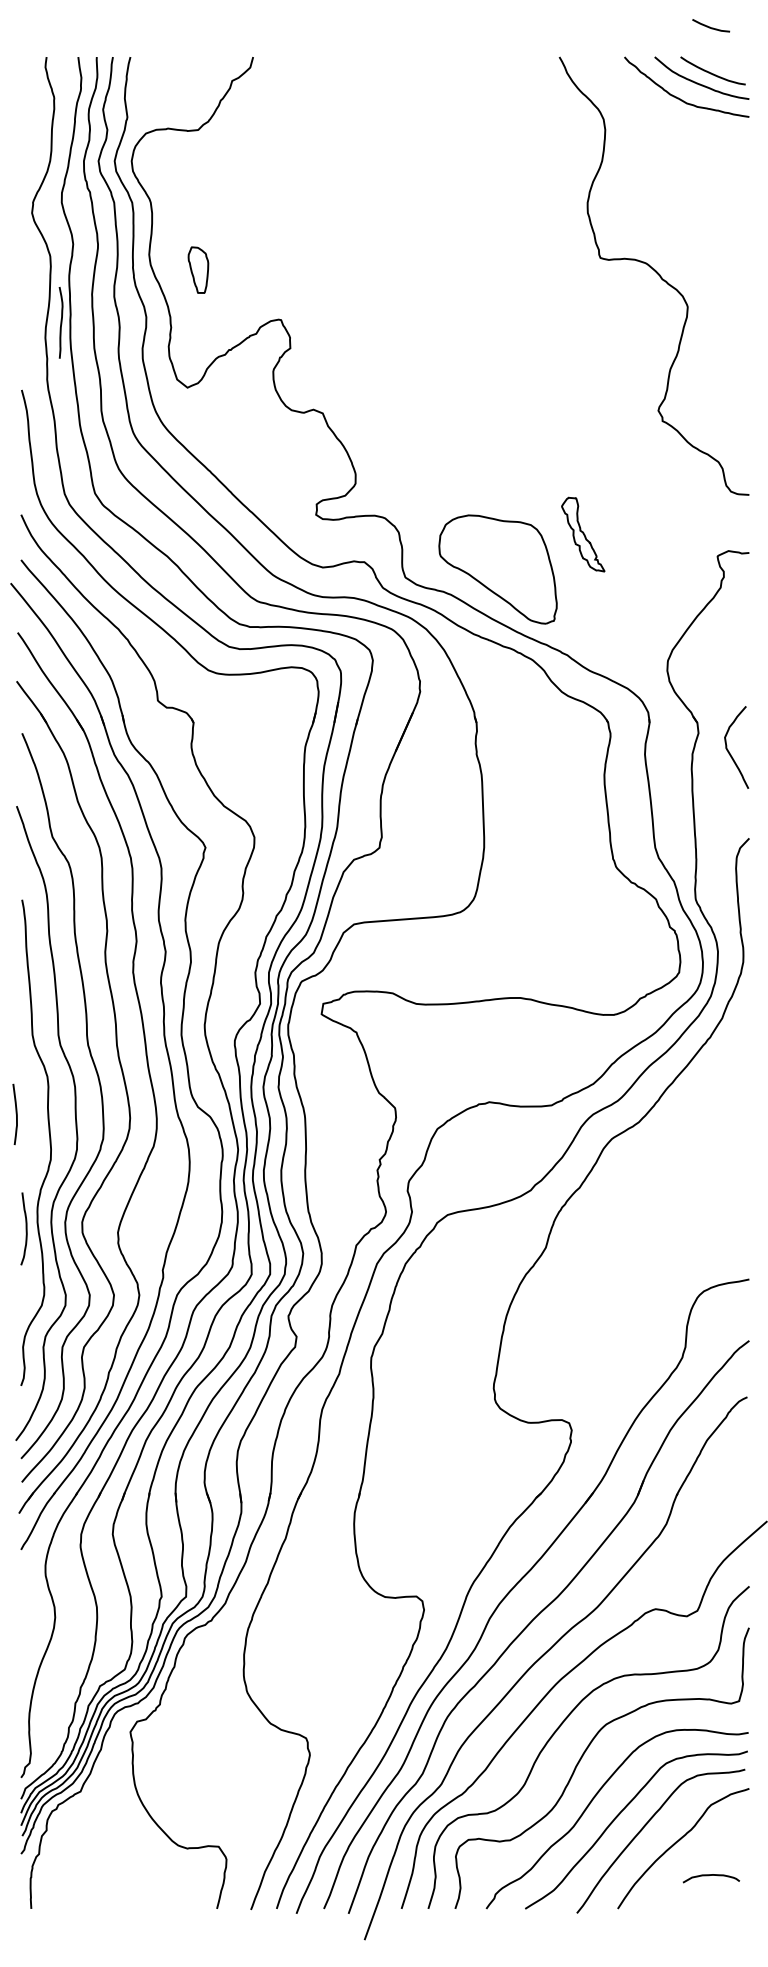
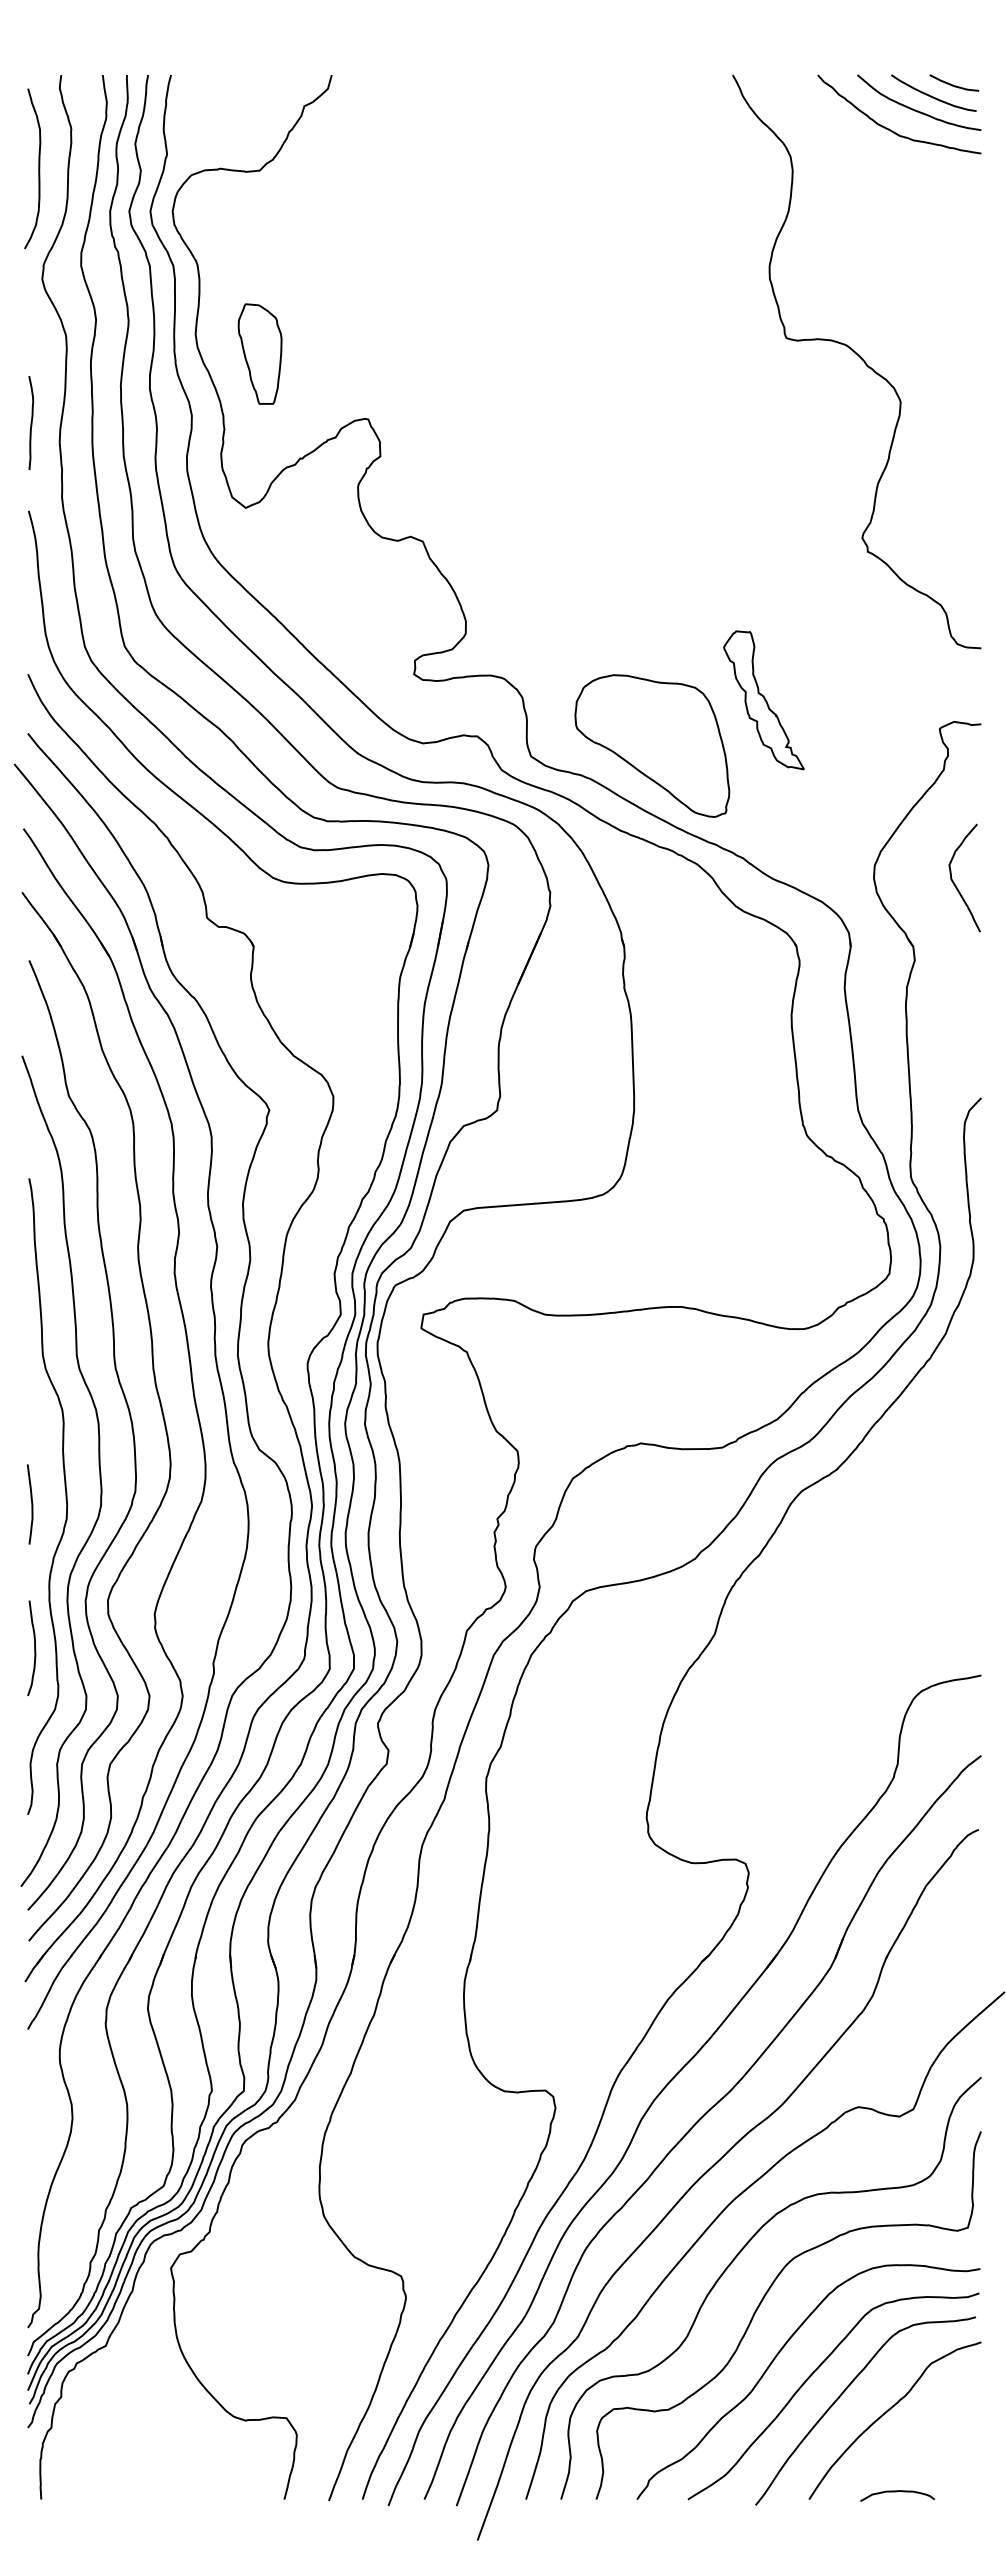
line: (710, 26) -> (953, 84), moved
curve: (29, 128) -> (38, 168), added
part: (198, 269) -> (259, 353), size x1.67
curve: (61, 322) -> (31, 422), moved
part: (582, 534) -> (763, 700), size x1.43
curve: (728, 750) -> (954, 882), moved
curve: (16, 1114) -> (31, 1504), moved
curve: (26, 1229) -> (34, 1648), moved
curve: (711, 1876) -> (897, 2492), moved

